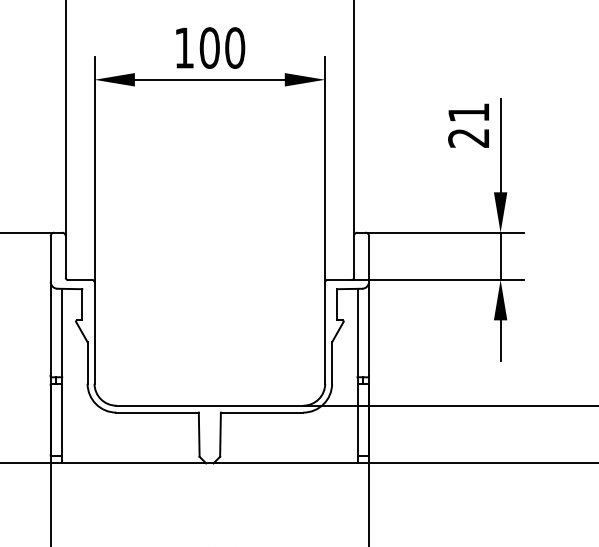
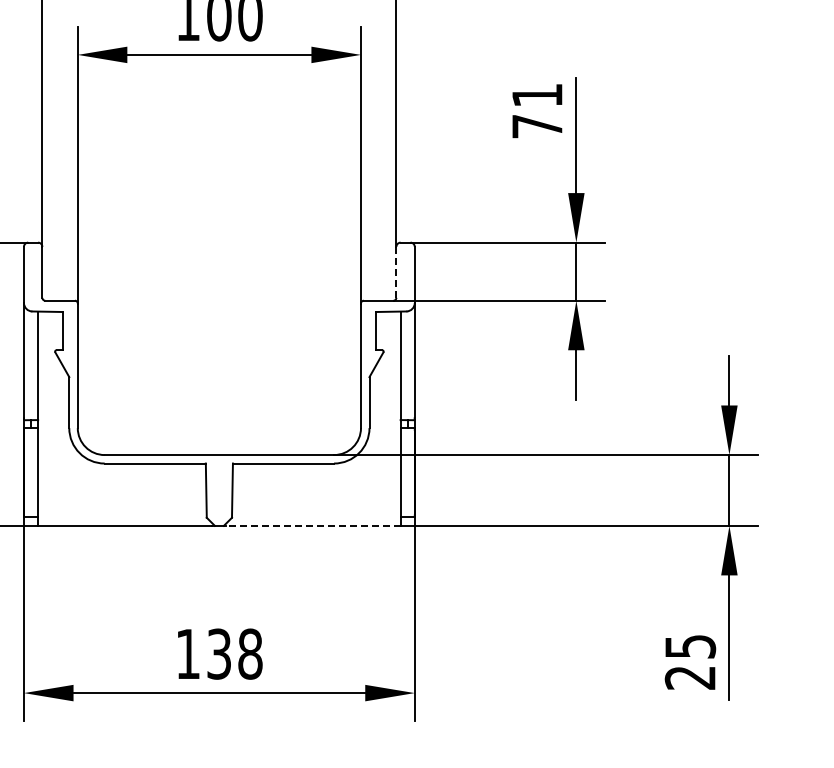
text: (468, 138) -> (536, 126), 21 -> 71
line: (354, 257) -> (396, 272), solid -> dashed
line: (286, 463) -> (313, 525), solid -> dashed

